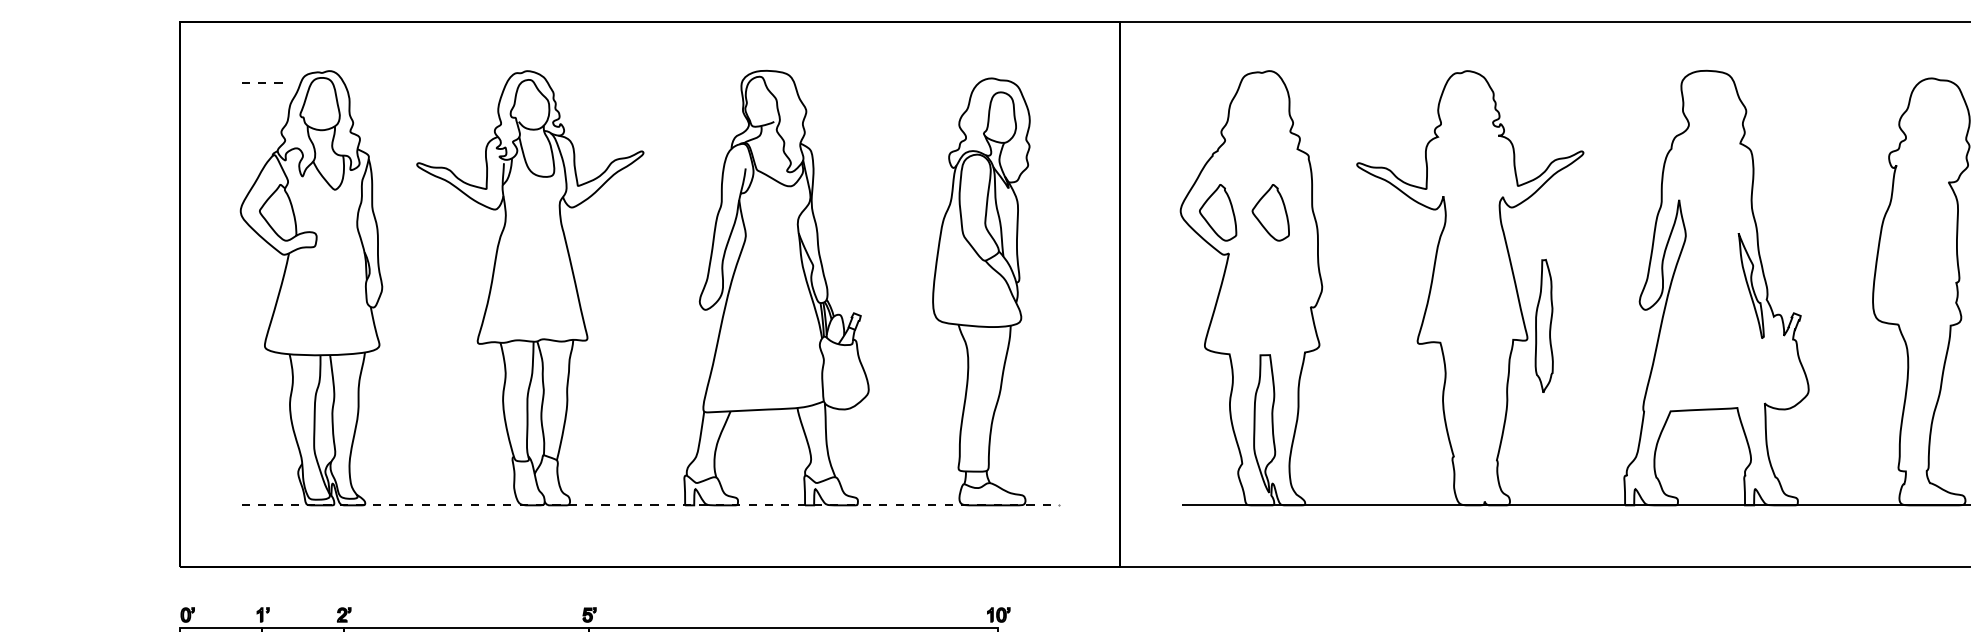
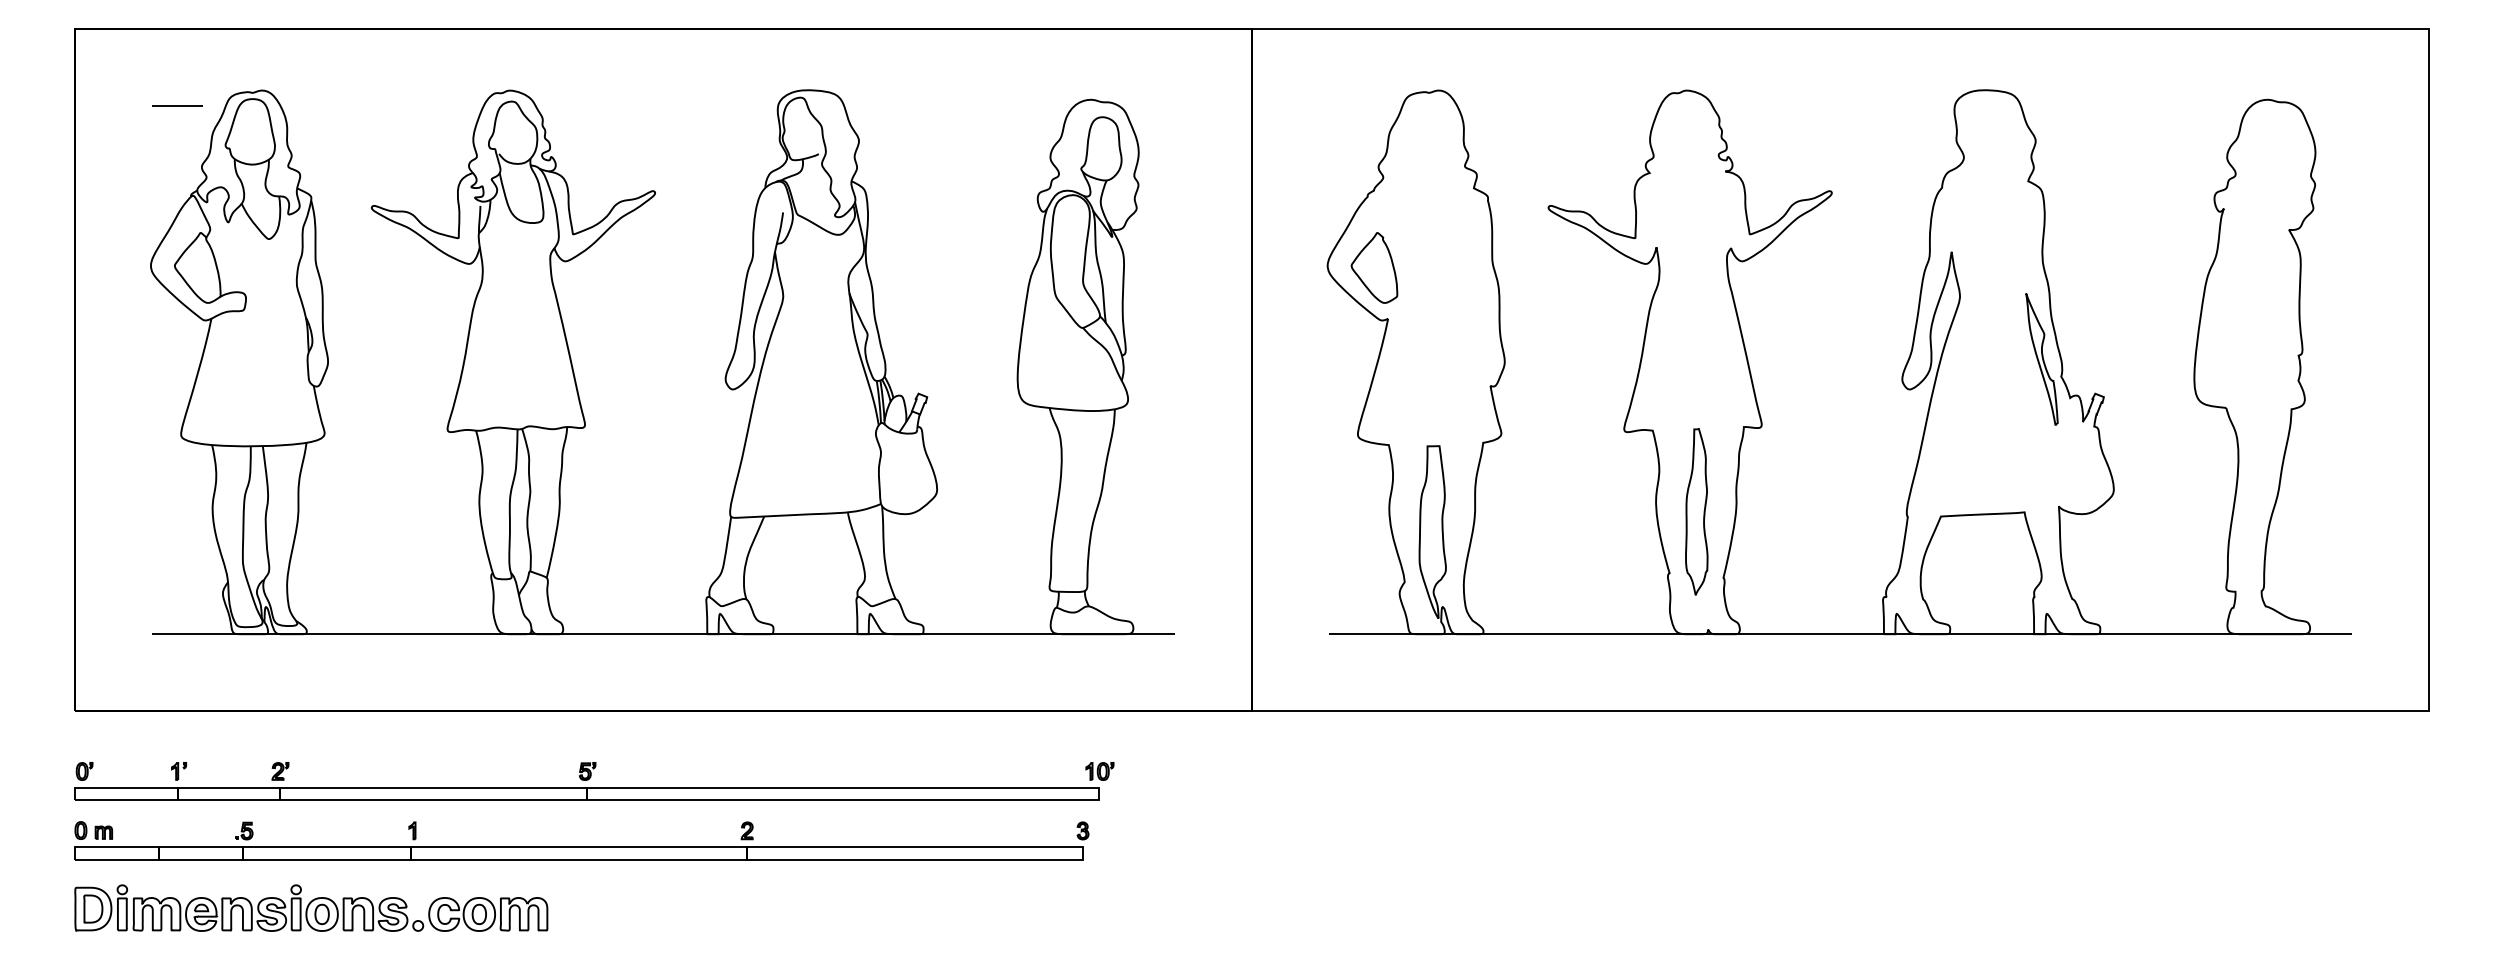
line: (261, 83) -> (177, 105), dashed -> solid
part: (1270, 212) -> (1440, 267), removed
part: (1544, 325) -> (1696, 511), moved
line: (650, 505) -> (663, 634), dashed -> solid

